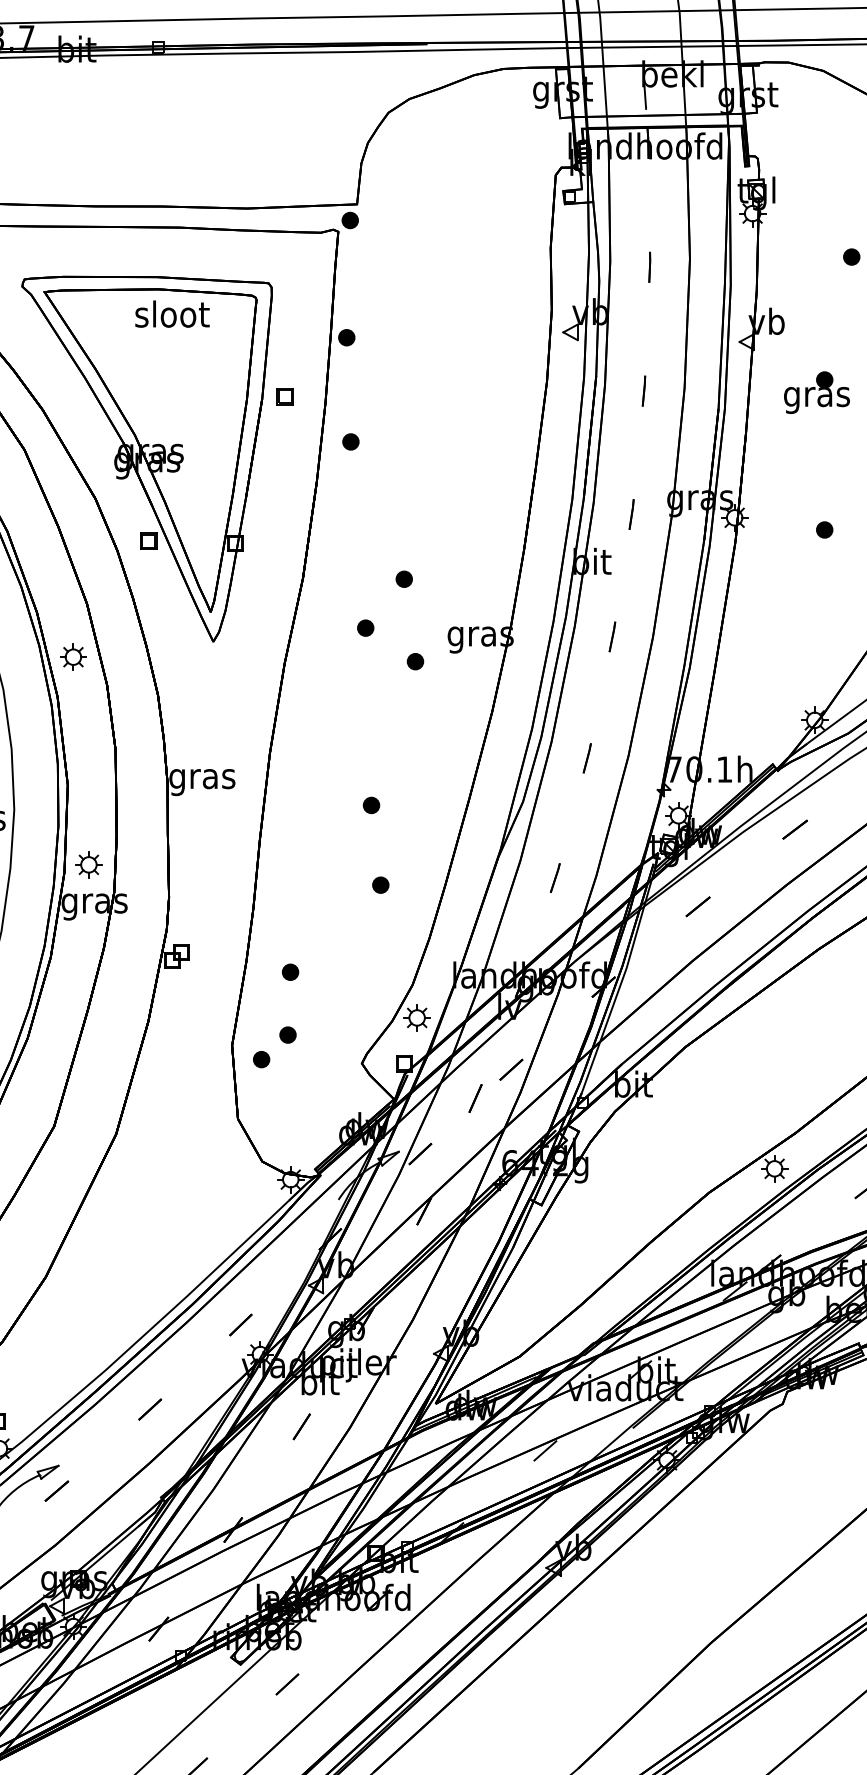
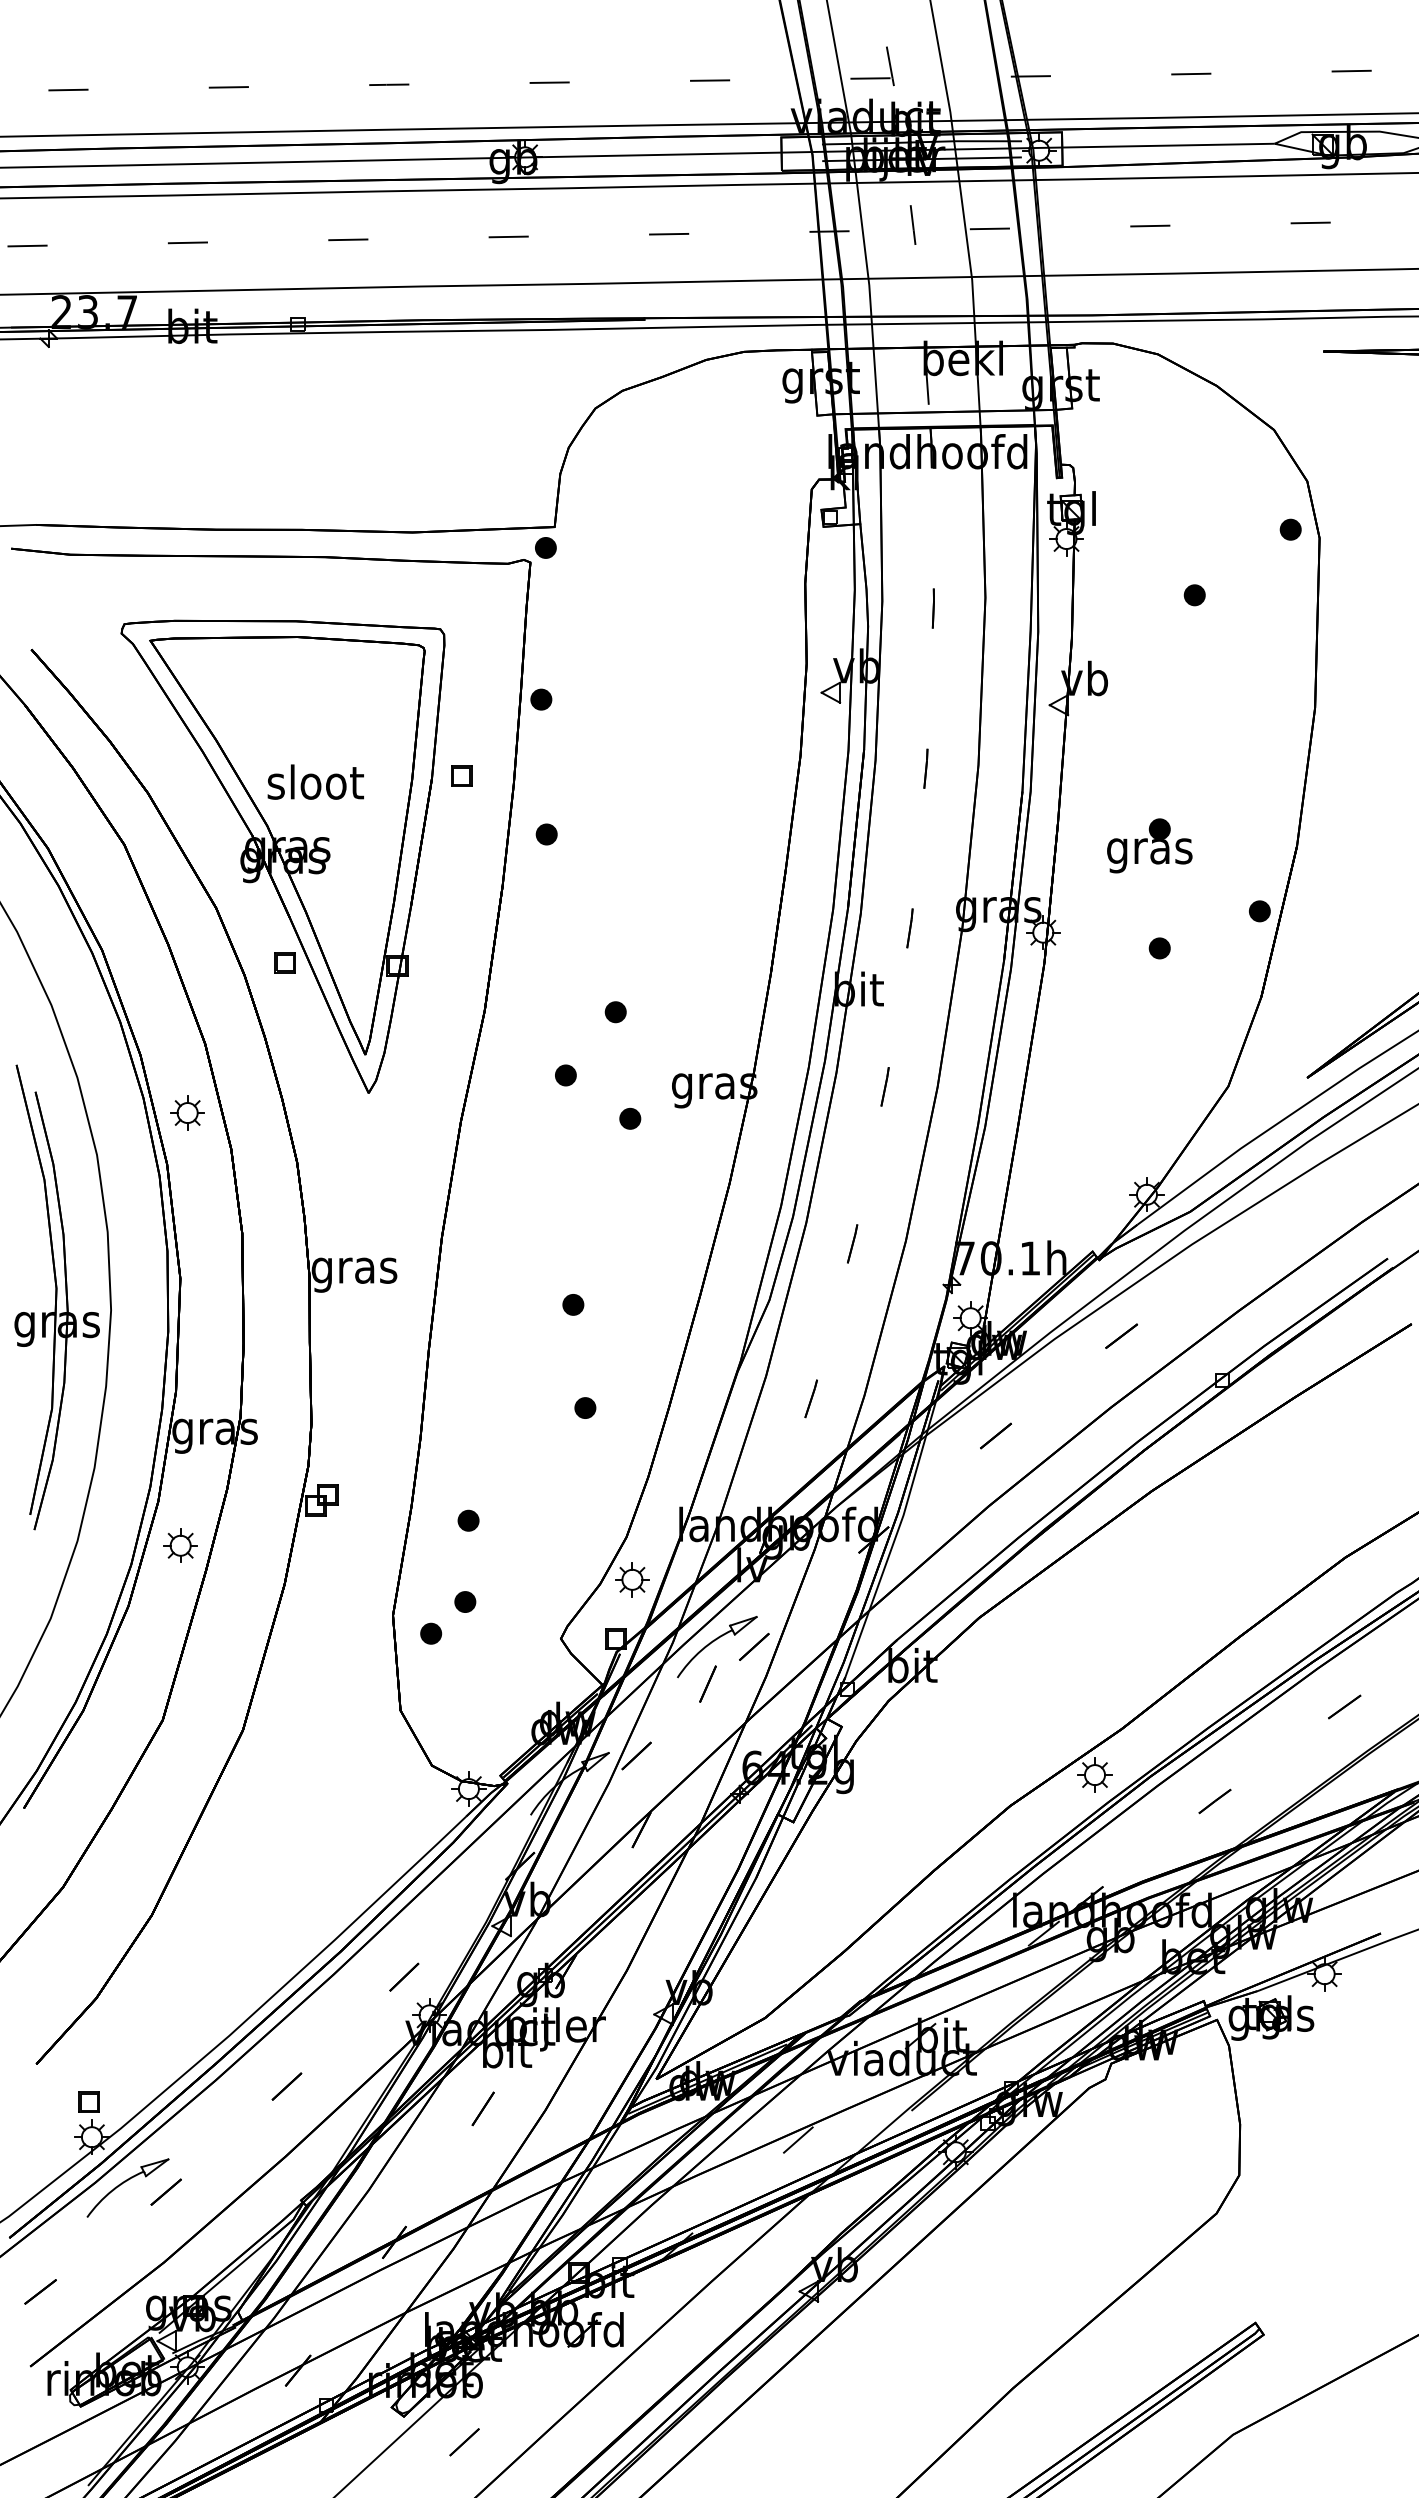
text: (172, 313) -> (315, 781), moved
part: (816, 392) -> (1149, 845), moved
part: (88, 864) -> (180, 1545), moved
part: (479, 1066) -> (713, 1642), added

